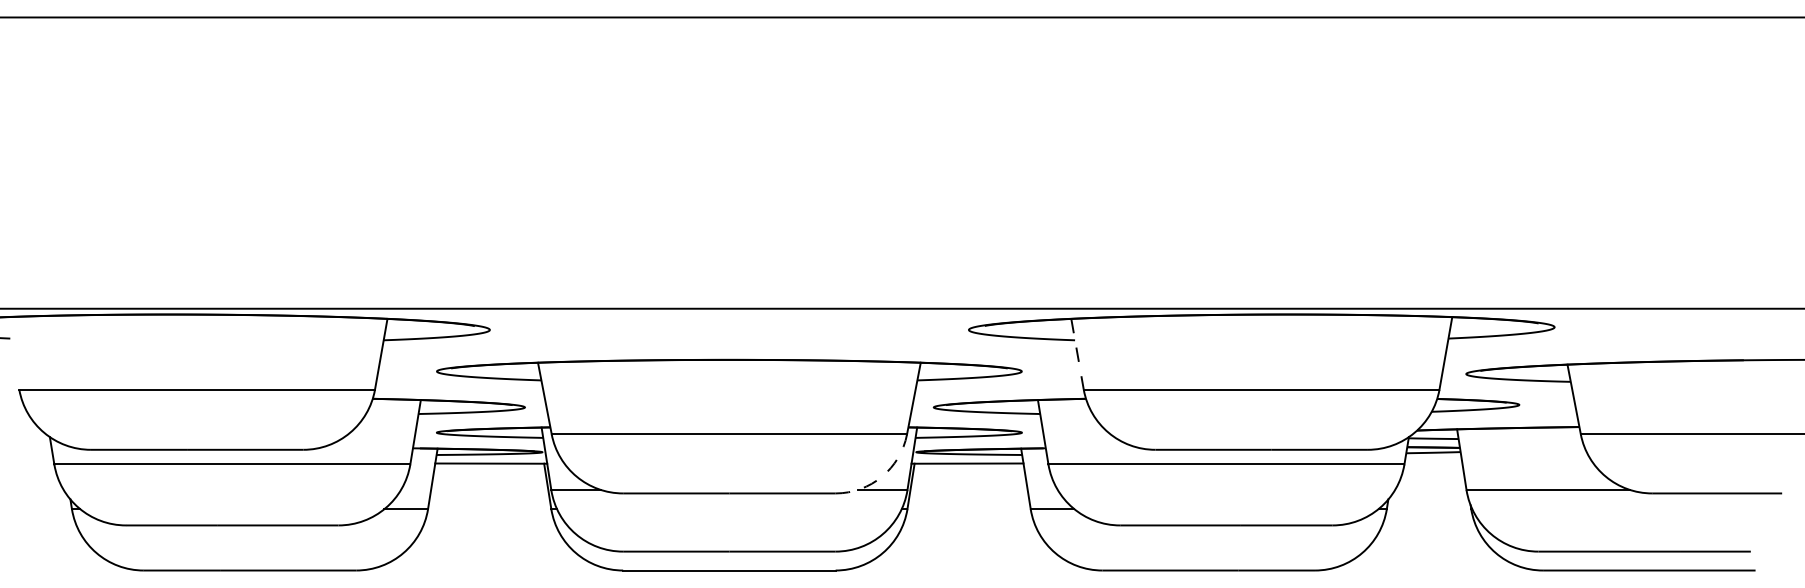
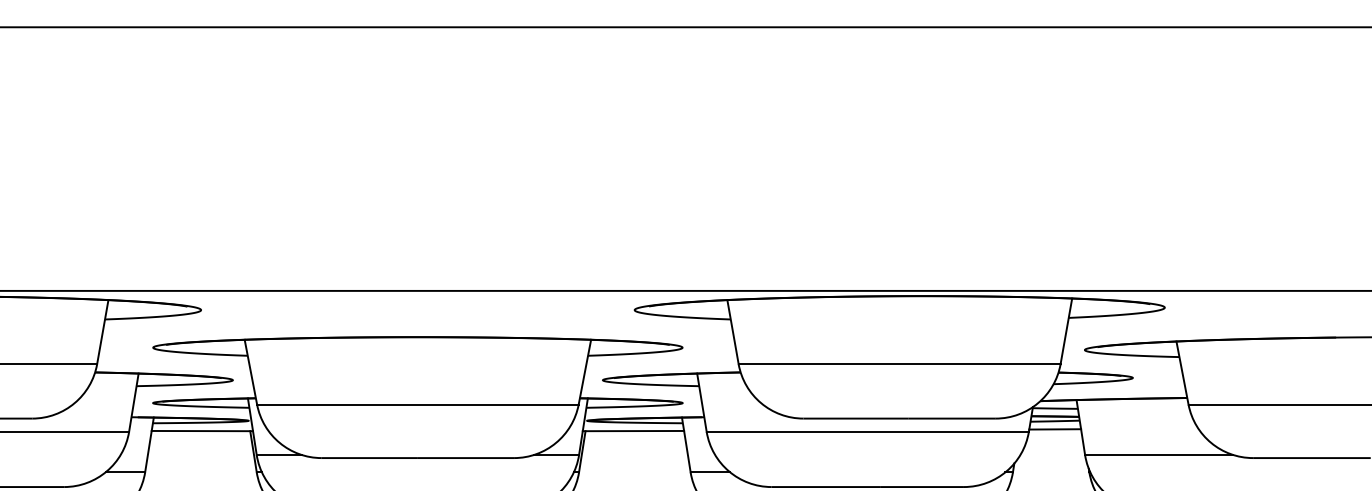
line: (1077, 354) -> (732, 332), dashed -> solid
line: (1433, 461) -> (1055, 429), added
arc: (881, 476) -> (555, 442), dashed -> solid

